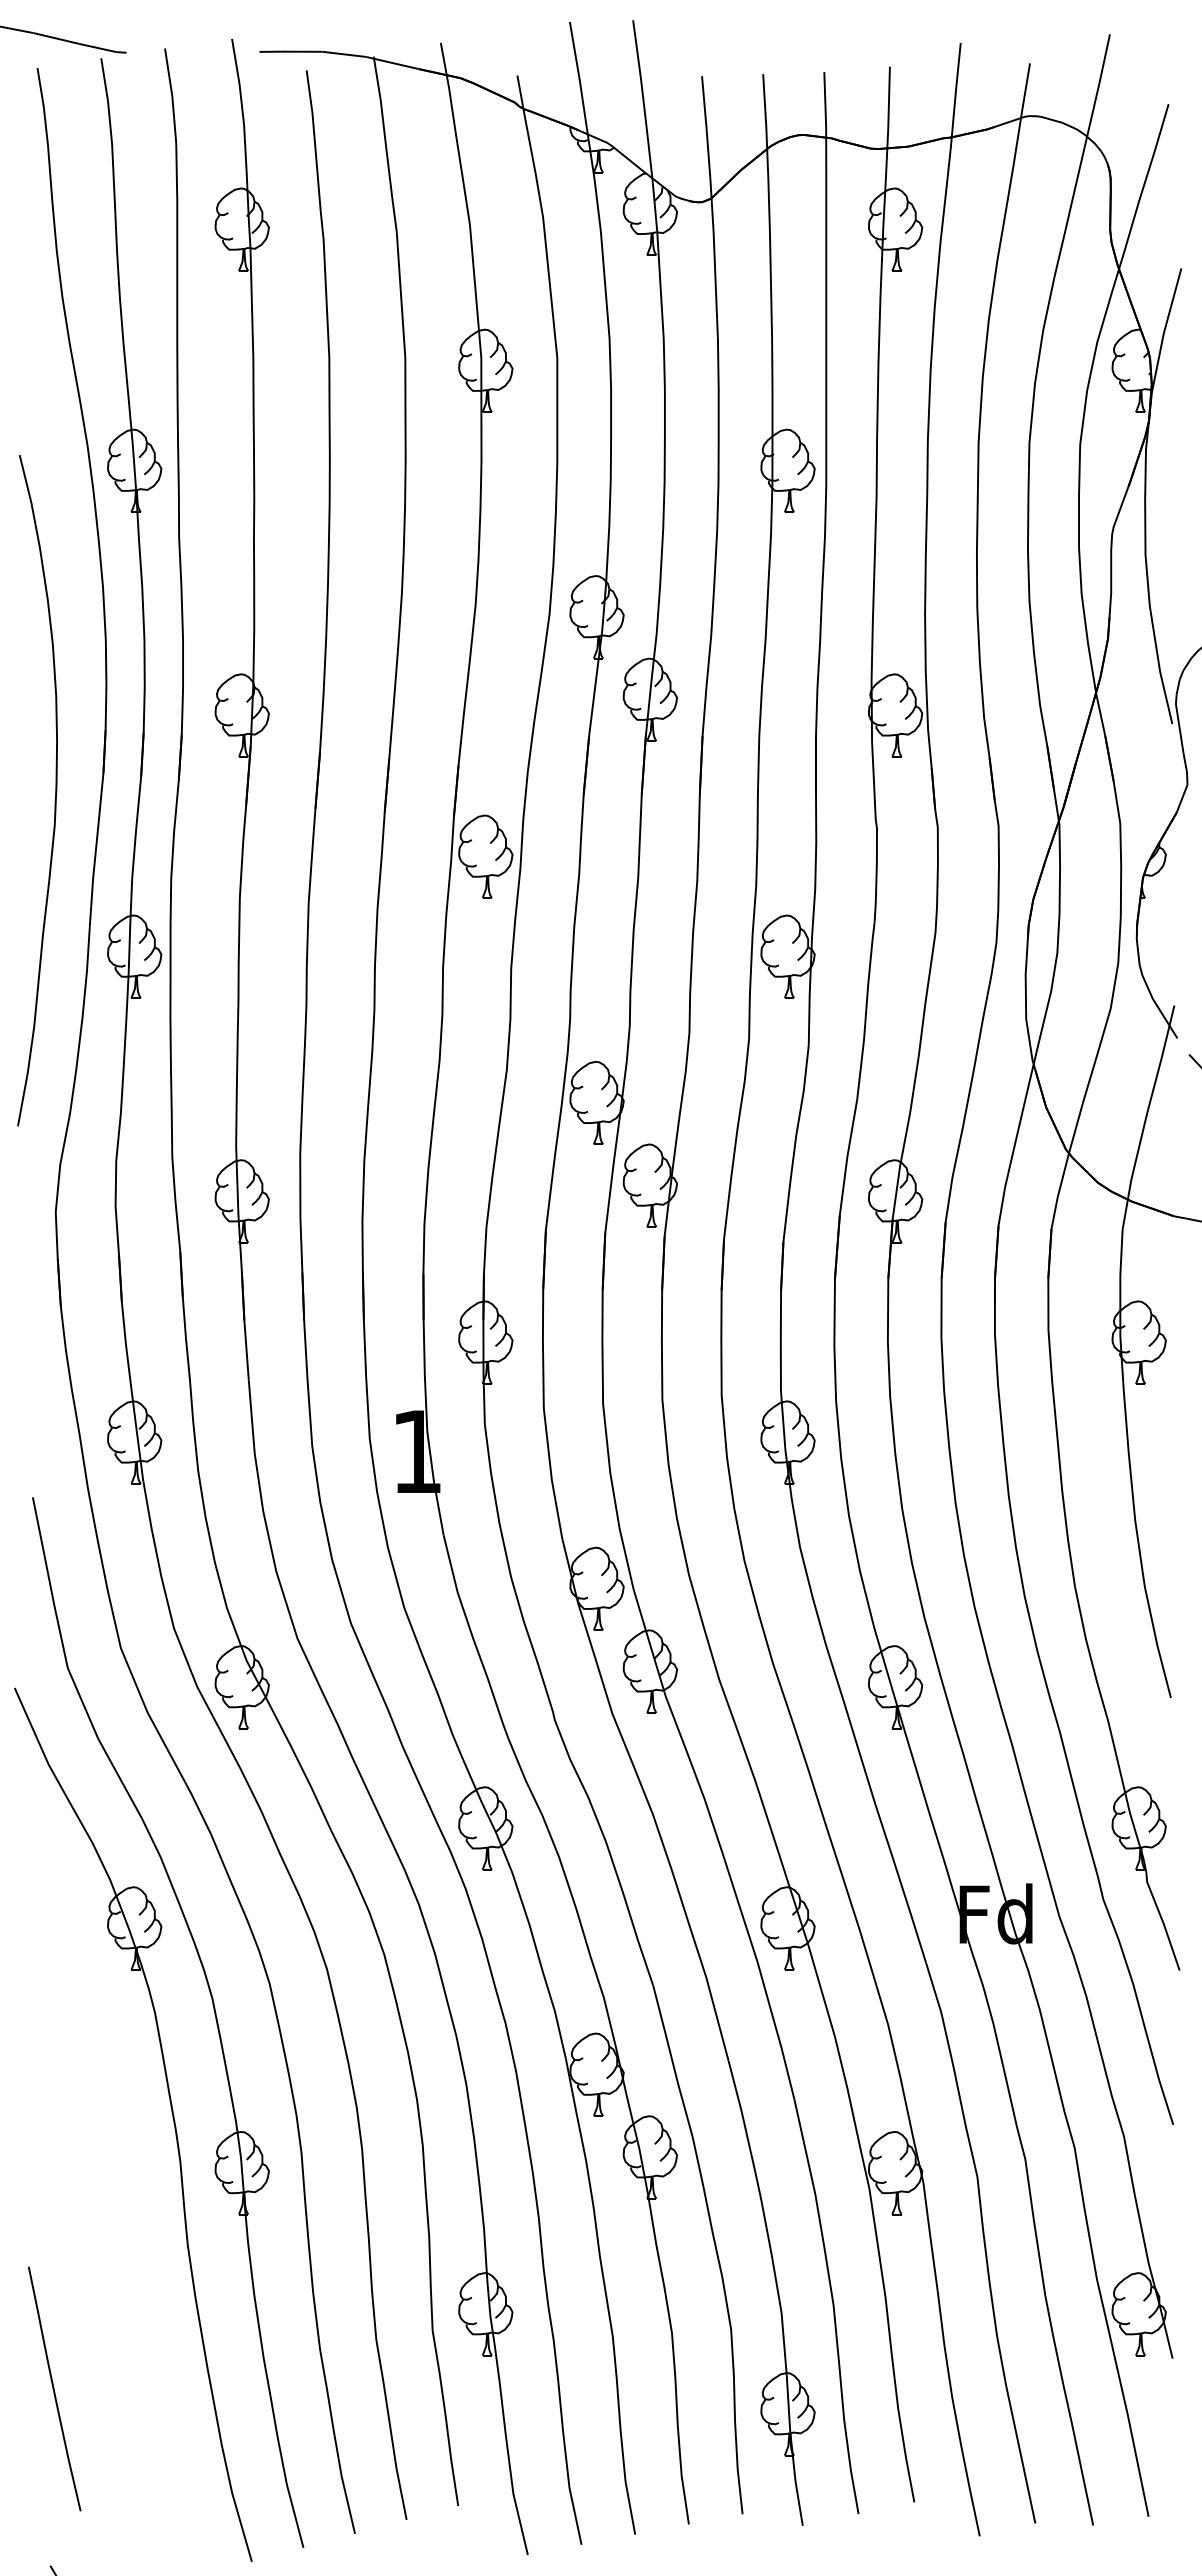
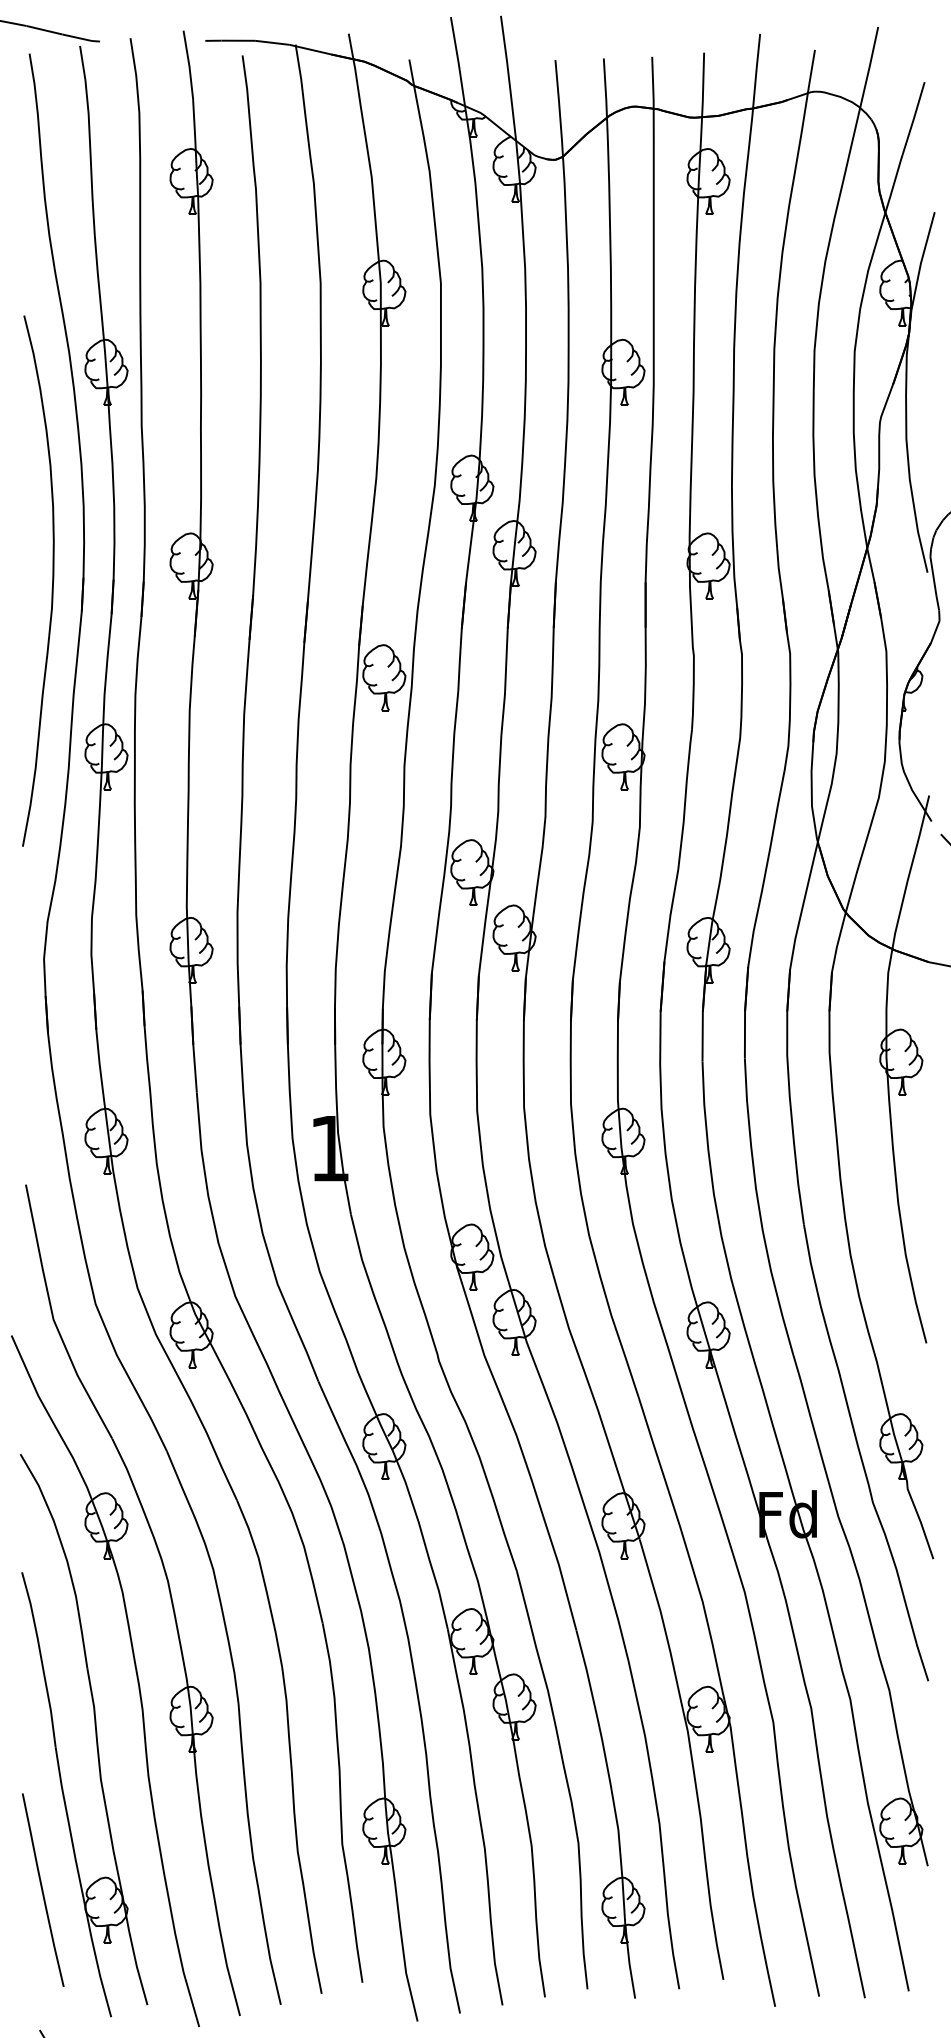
curve: (55, 790) -> (52, 581), moved
part: (120, 2189) -> (95, 1732), added

